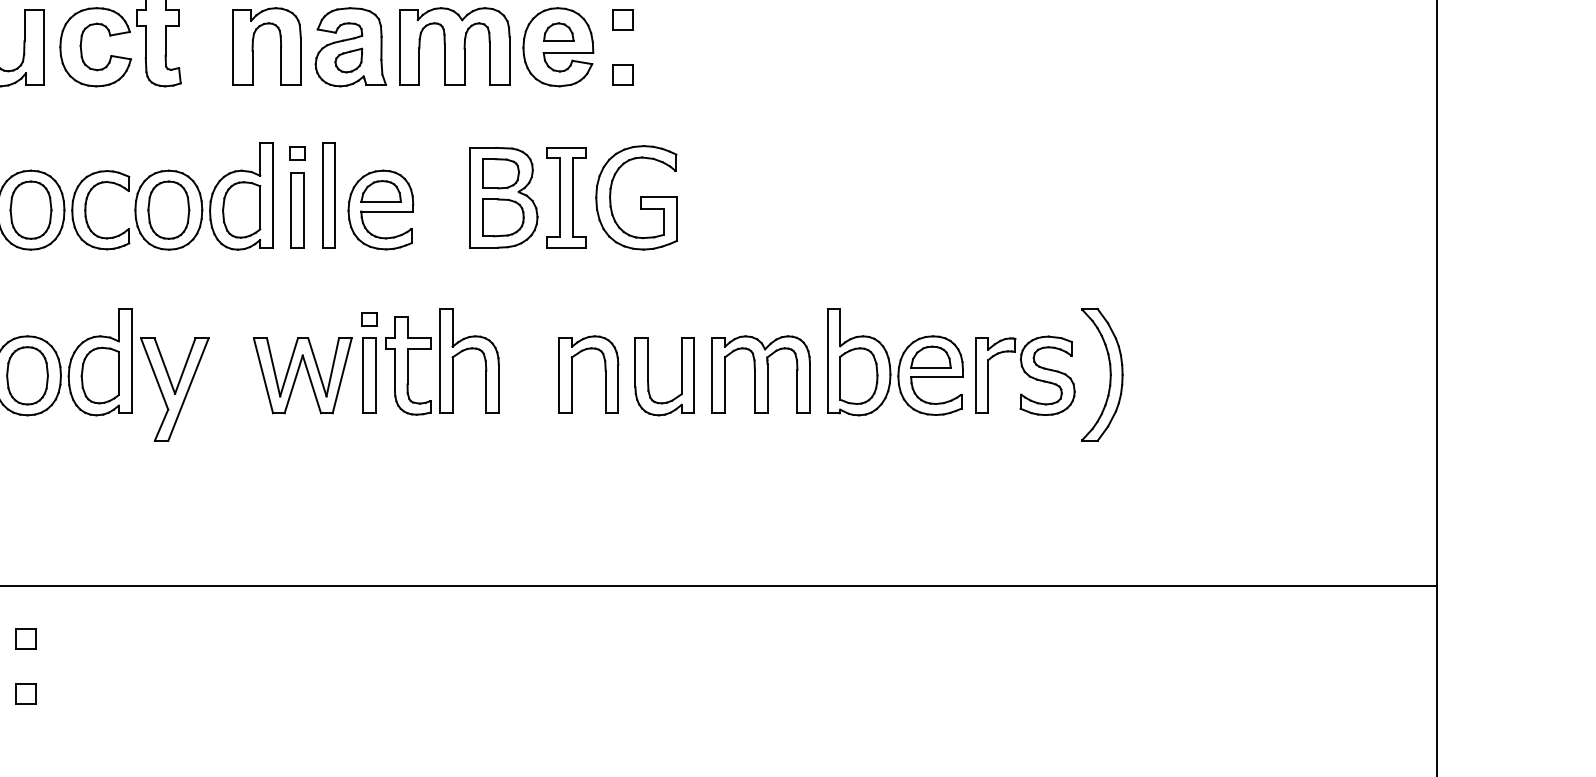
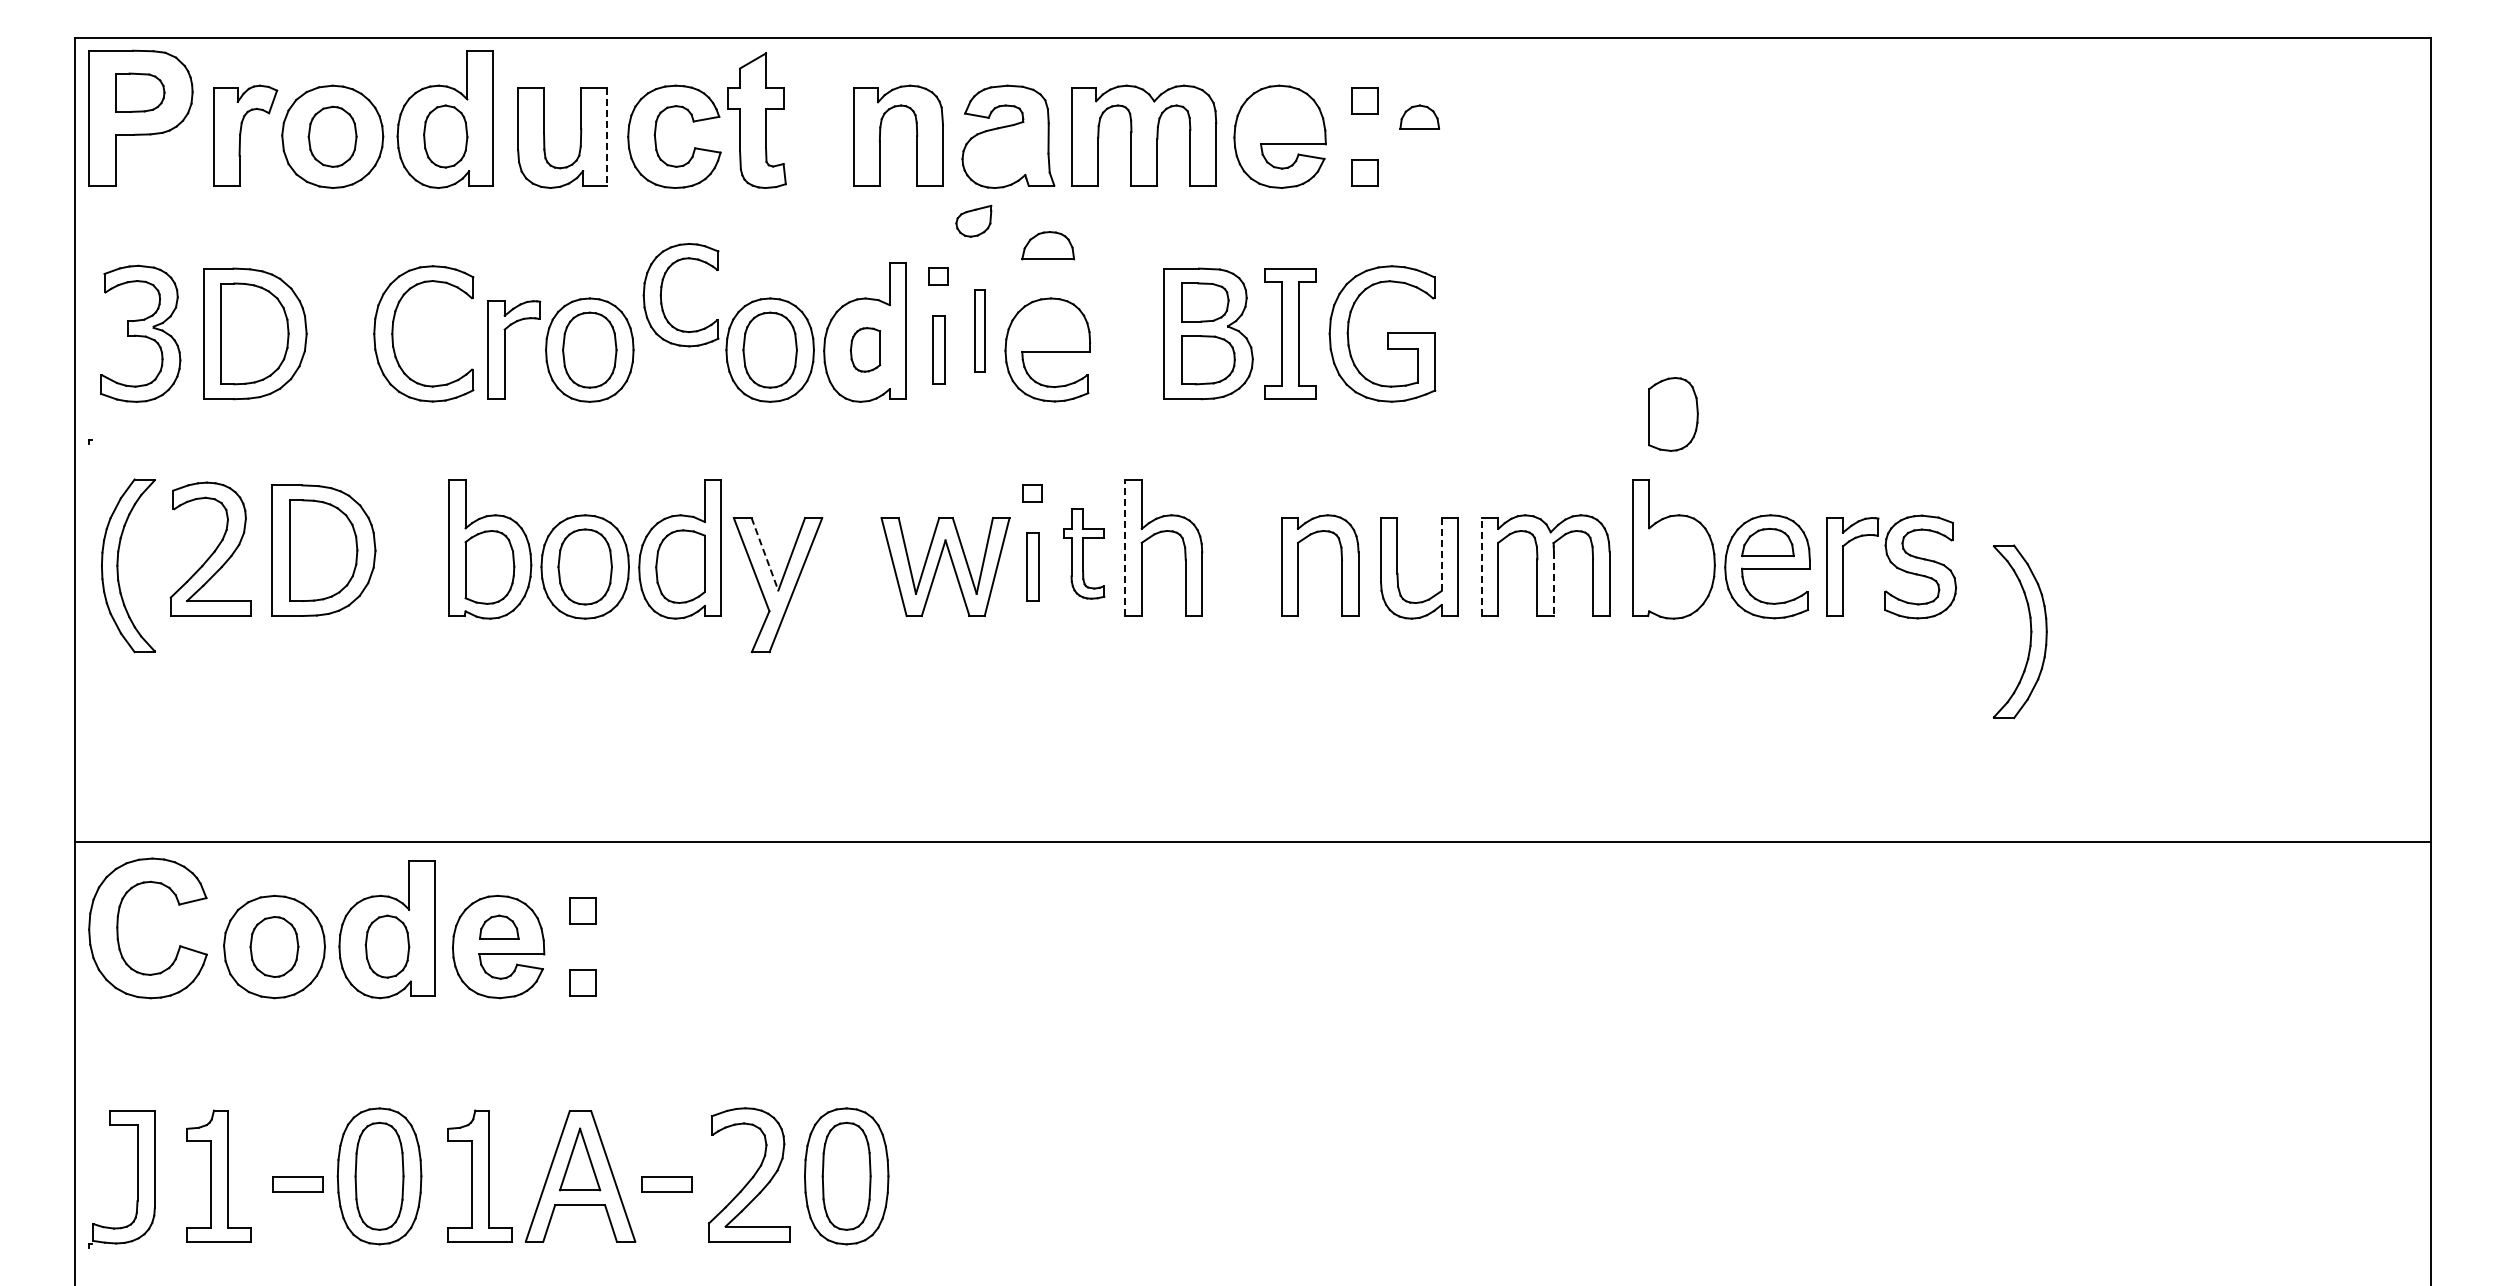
part: (558, 31) -> (1419, 116), moved
line: (44, 46) -> (607, 136), solid -> dashed
part: (348, 59) -> (973, 220), moved
part: (381, 191) -> (1048, 245), moved
part: (328, 195) -> (979, 330), size x0.6
part: (86, 206) -> (662, 290), moved
part: (241, 209) -> (865, 349), size x0.6
part: (297, 209) -> (938, 349), size x0.7
line: (440, 360) -> (1125, 547), solid -> dashed
part: (408, 365) -> (1083, 553), size x0.7
line: (165, 366) -> (765, 554), solid -> dashed
line: (681, 366) -> (1441, 554), solid -> dashed
part: (1110, 374) -> (2030, 631), moved
part: (369, 375) -> (1032, 566), size x0.7
line: (712, 376) -> (1481, 567), solid -> dashed
part: (858, 376) -> (1673, 414), moved
line: (767, 389) -> (1553, 584), solid -> dashed

